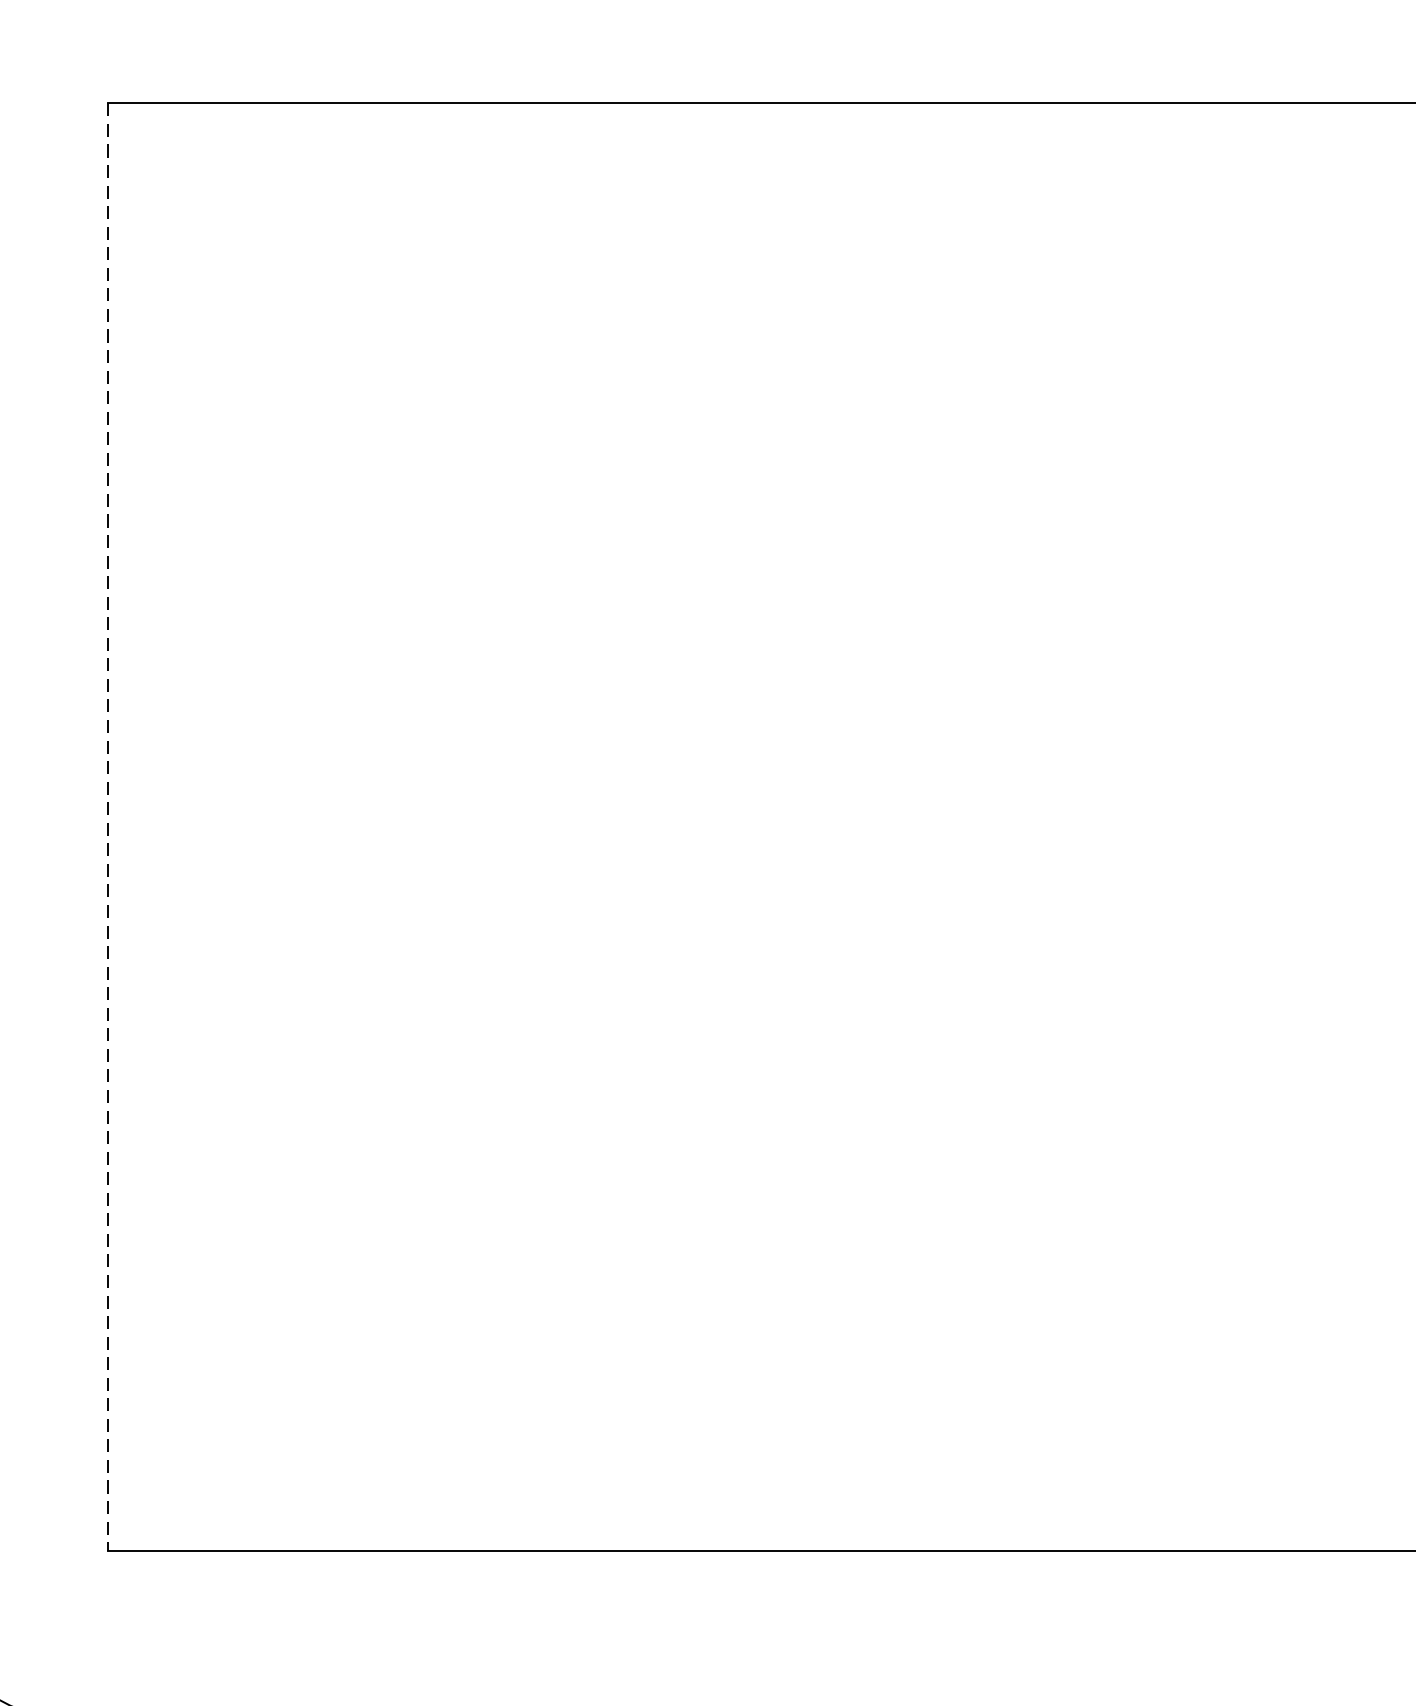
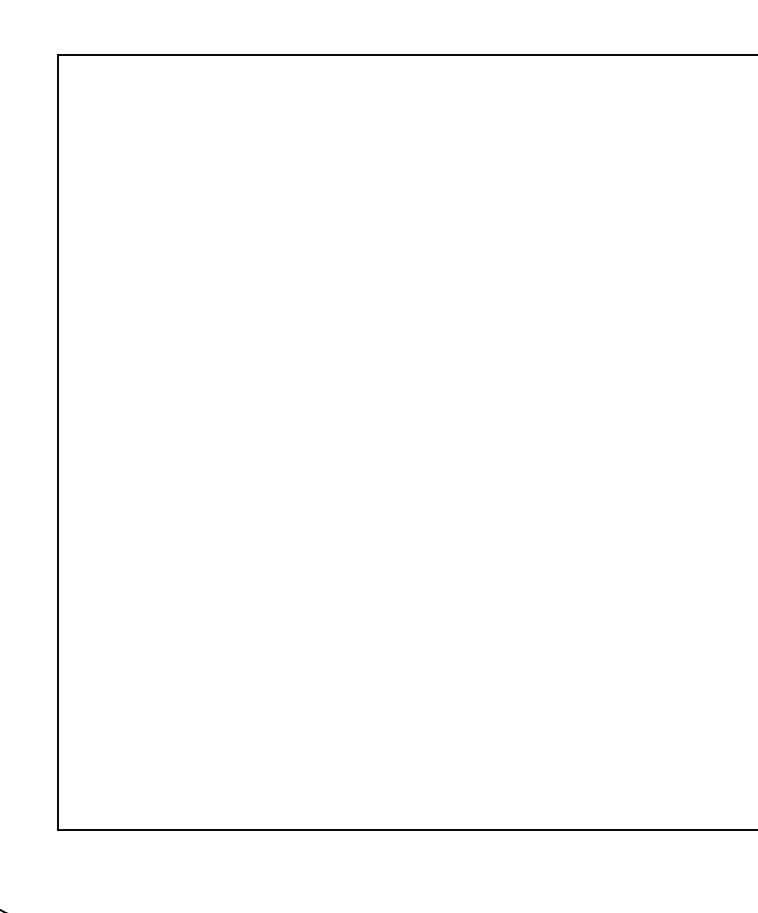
line: (109, 828) -> (58, 443), dashed -> solid

